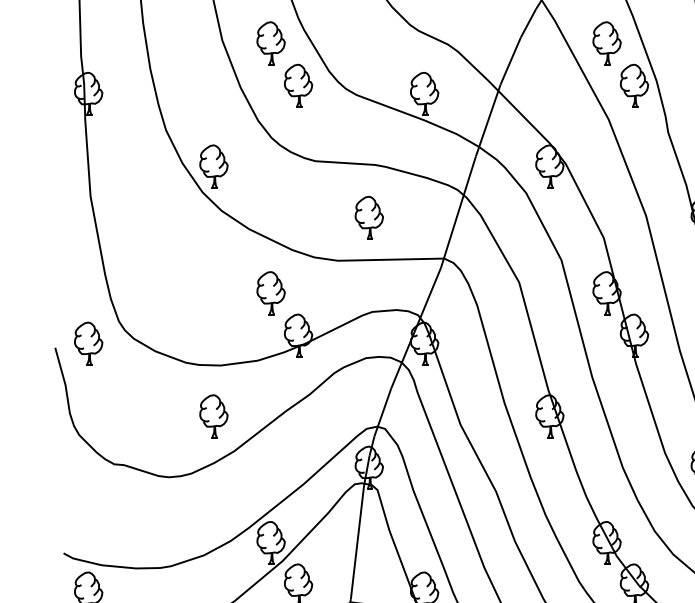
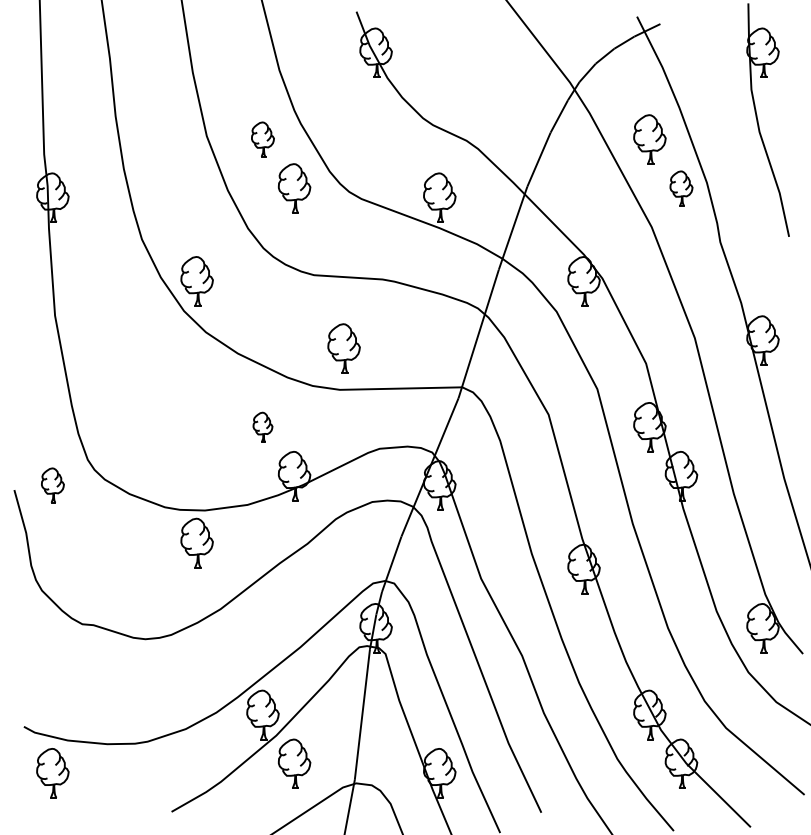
part: (270, 43) -> (262, 139), size x0.7
part: (634, 85) -> (681, 188), size x0.7
part: (368, 217) -> (343, 348), moved
part: (270, 293) -> (262, 427), size x0.6
part: (88, 343) -> (52, 485), size x0.7
part: (213, 415) -> (196, 542), moved

